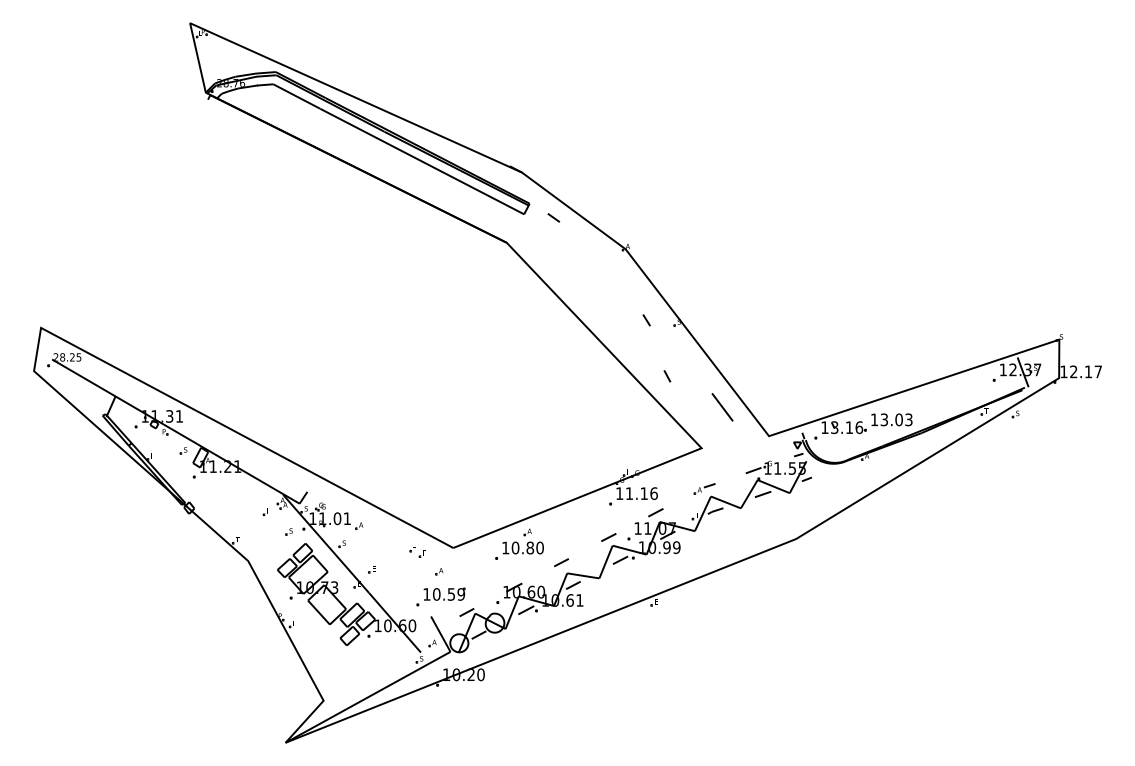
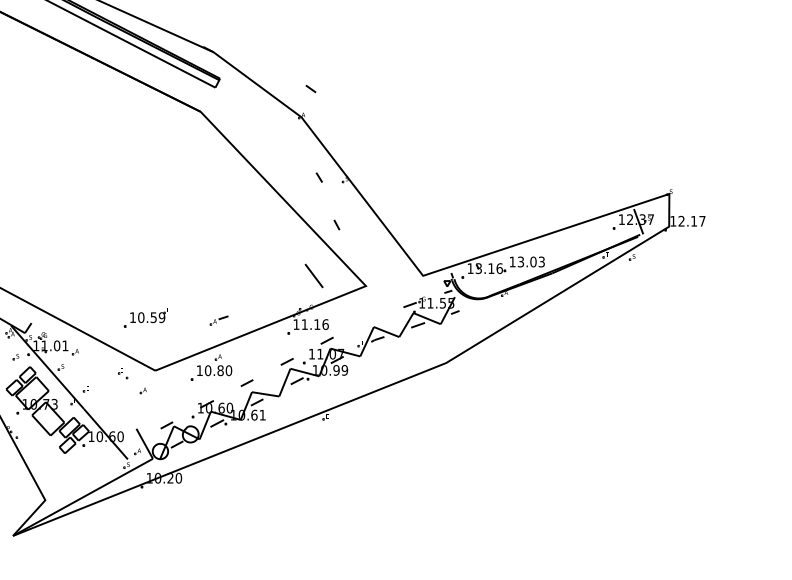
line: (553, 217) -> (310, 88), moved
line: (722, 407) -> (314, 276), moved
part: (704, 488) -> (219, 320), moved
part: (440, 596) -> (144, 319), moved

